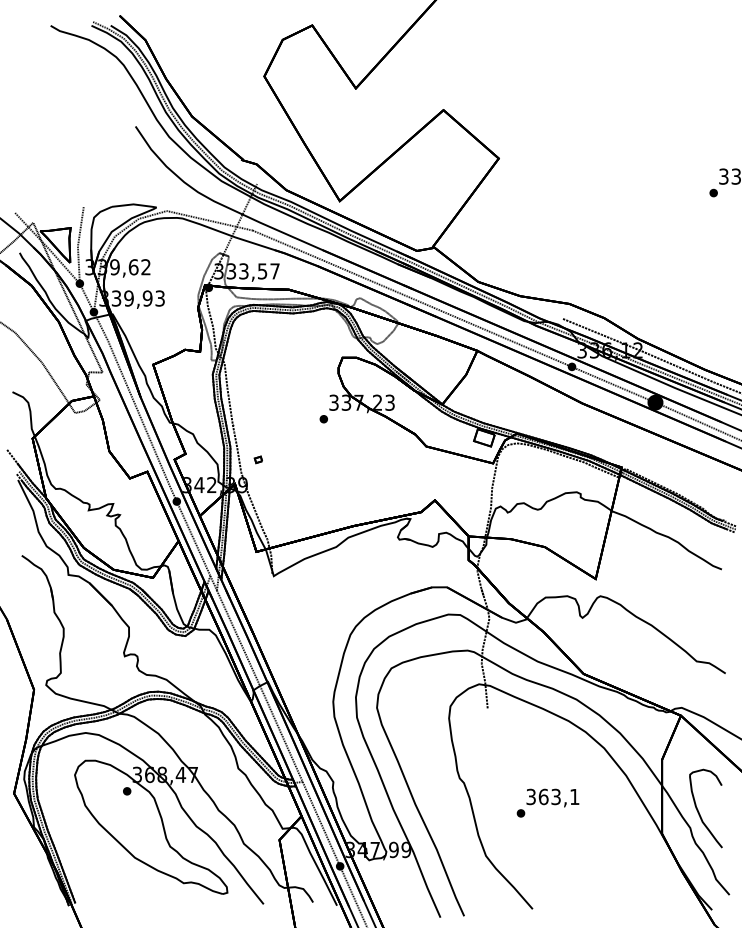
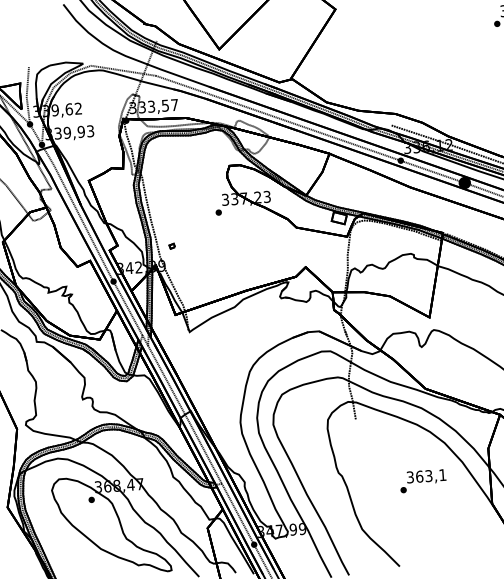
text: (547, 802) -> (422, 480), moved

